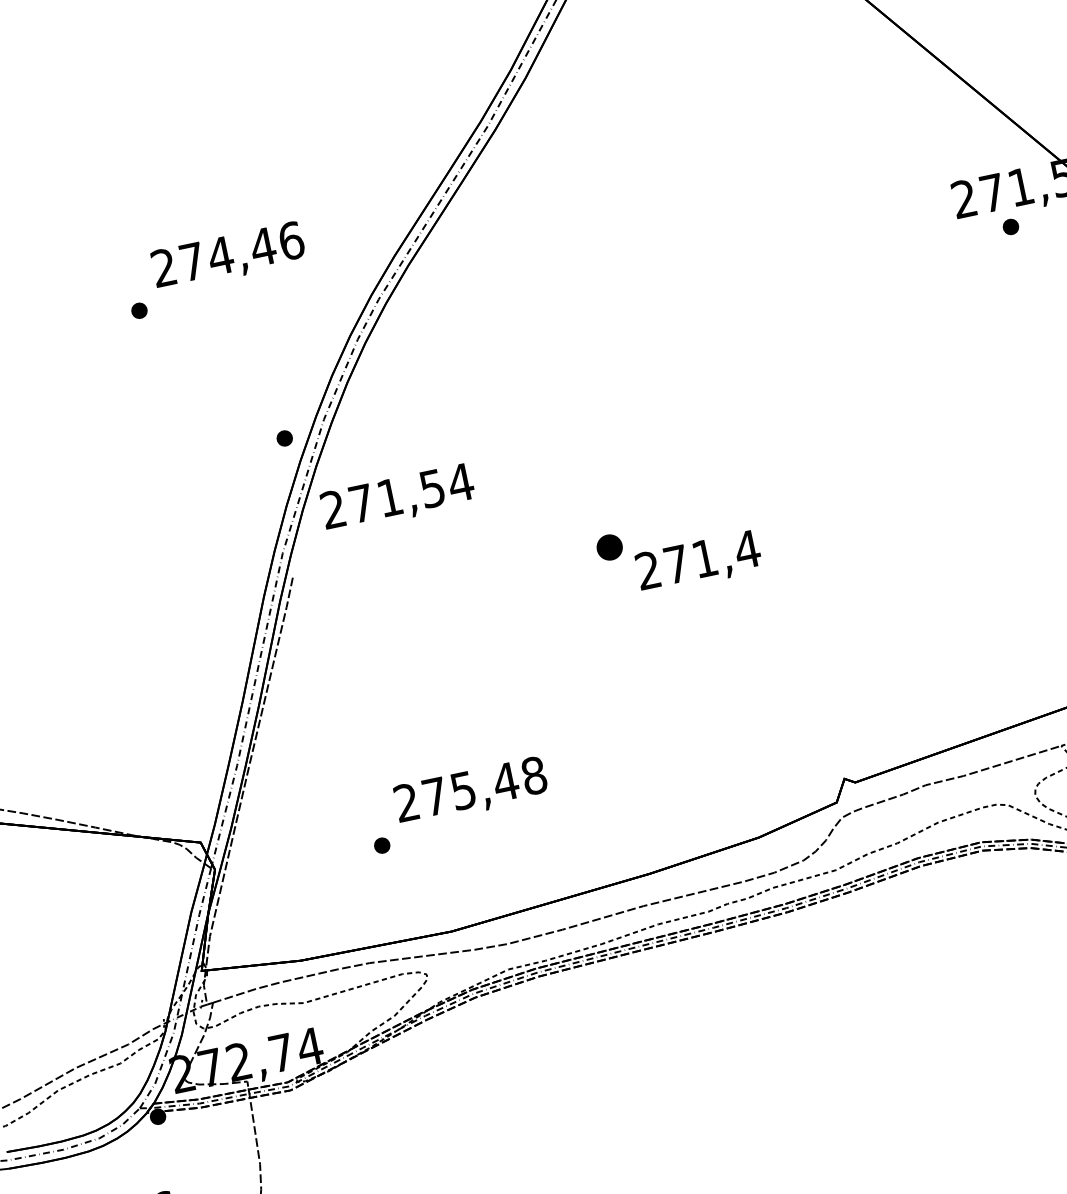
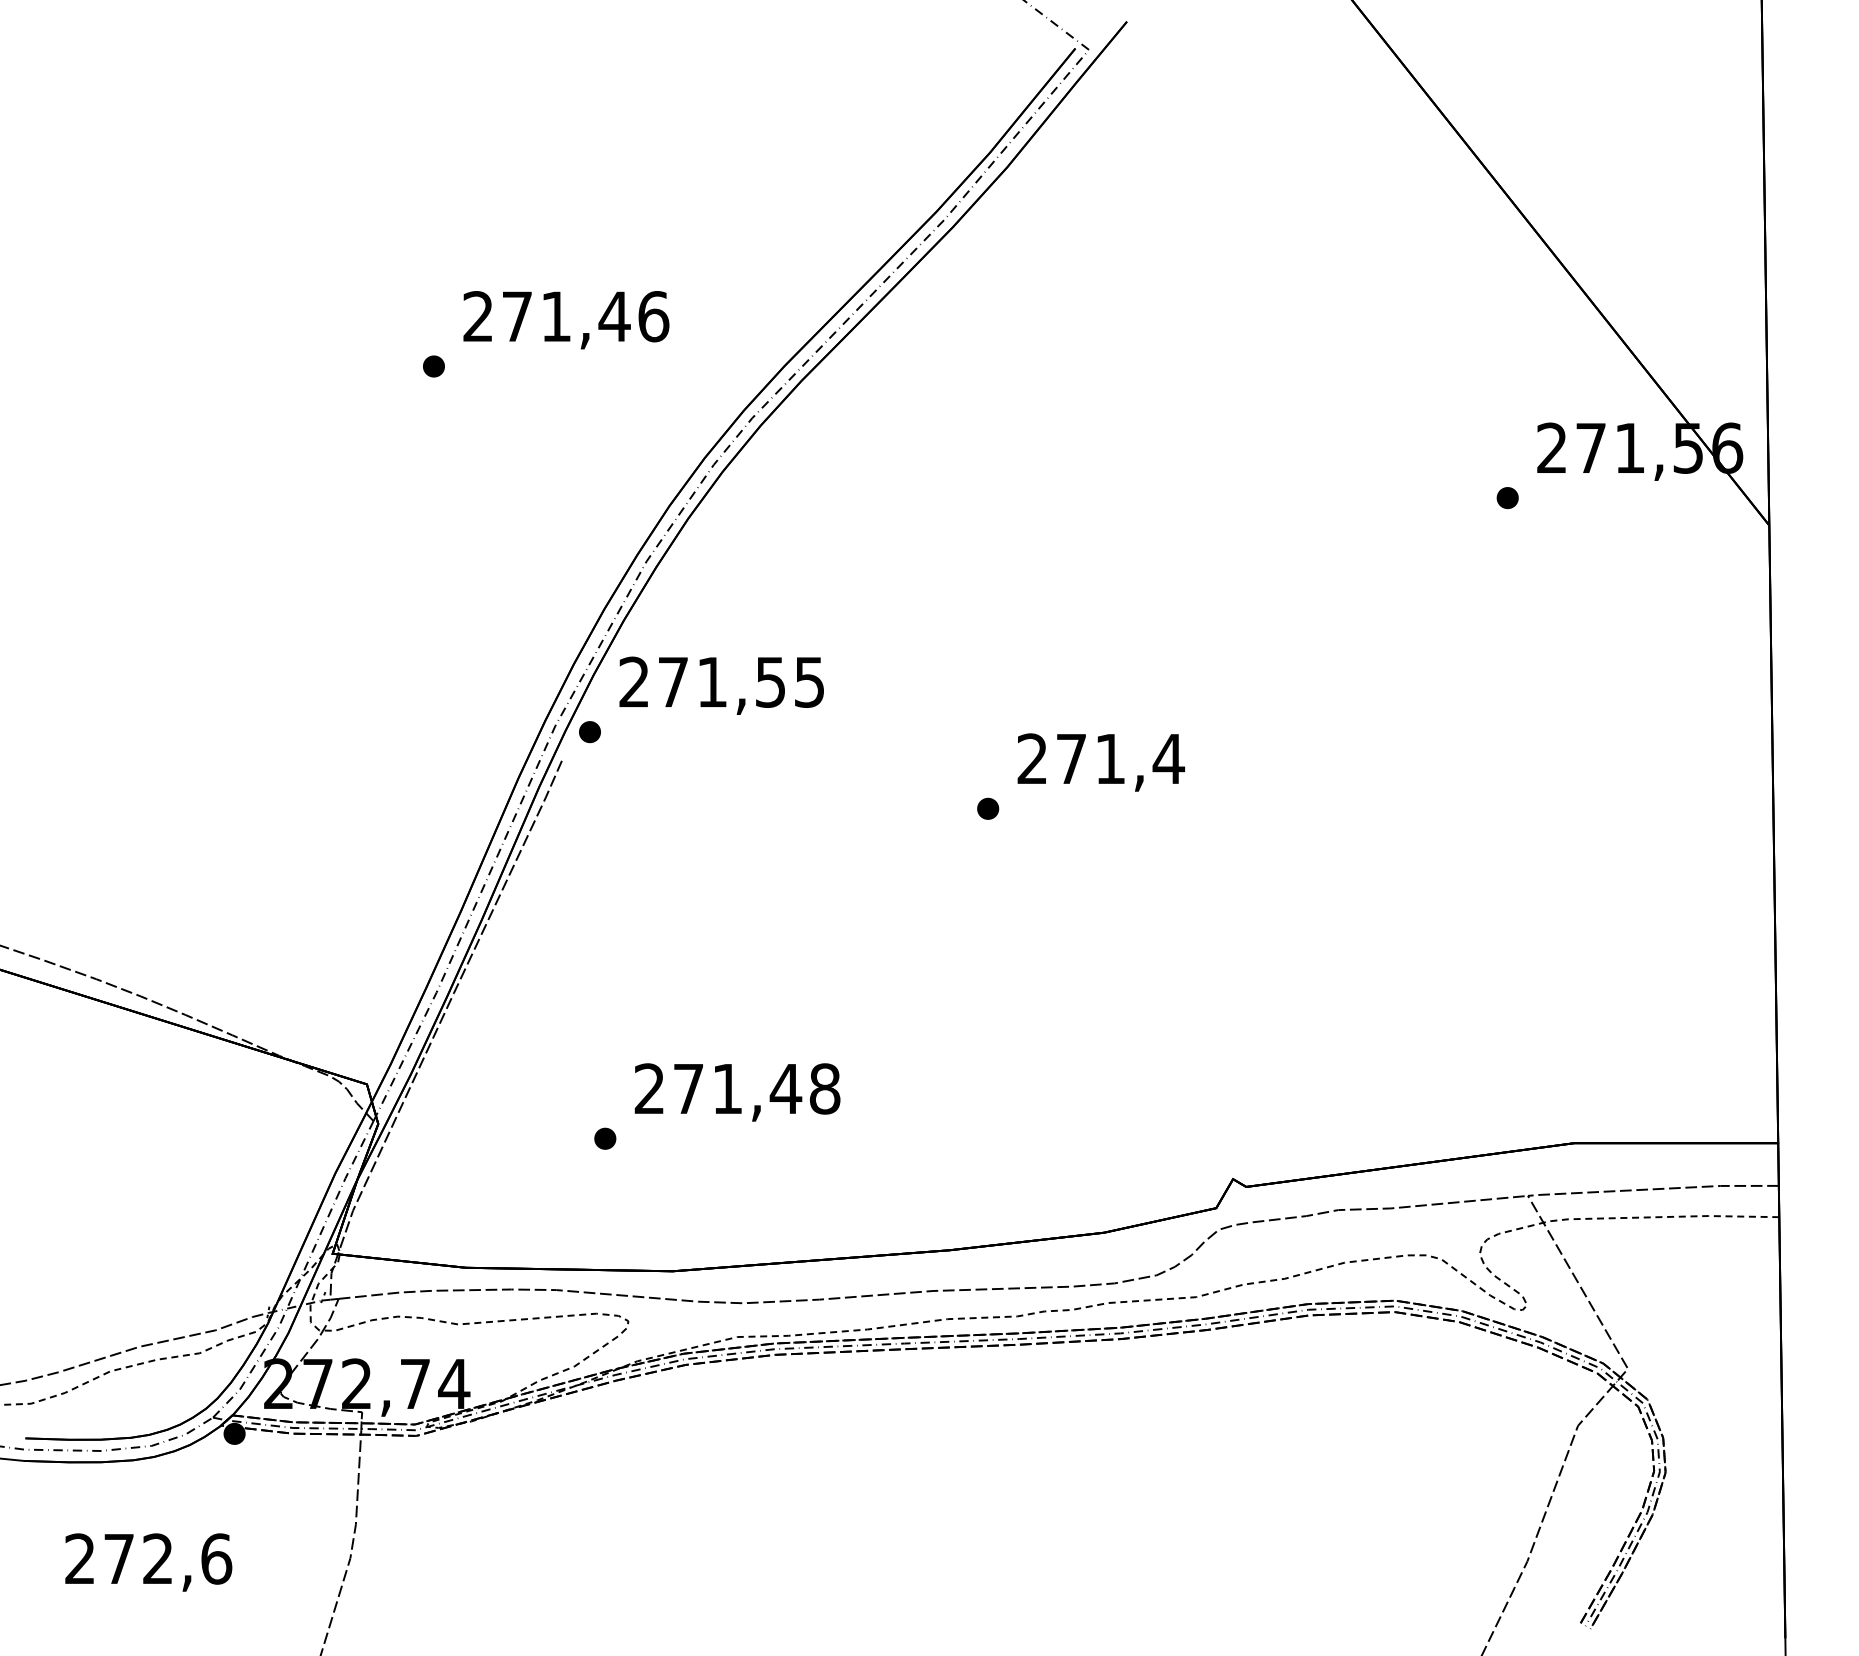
part: (1010, 226) -> (1507, 497), moved
text: (220, 255) -> (556, 316), 274,46 -> 271,46
part: (284, 438) -> (589, 732), moved
text: (460, 482) -> (809, 682), 271,54 -> 271,55
part: (610, 547) -> (988, 808), size x0.62
text: (698, 562) -> (1100, 762), moved
text: (463, 791) -> (727, 1089), 275,48 -> 271,48

